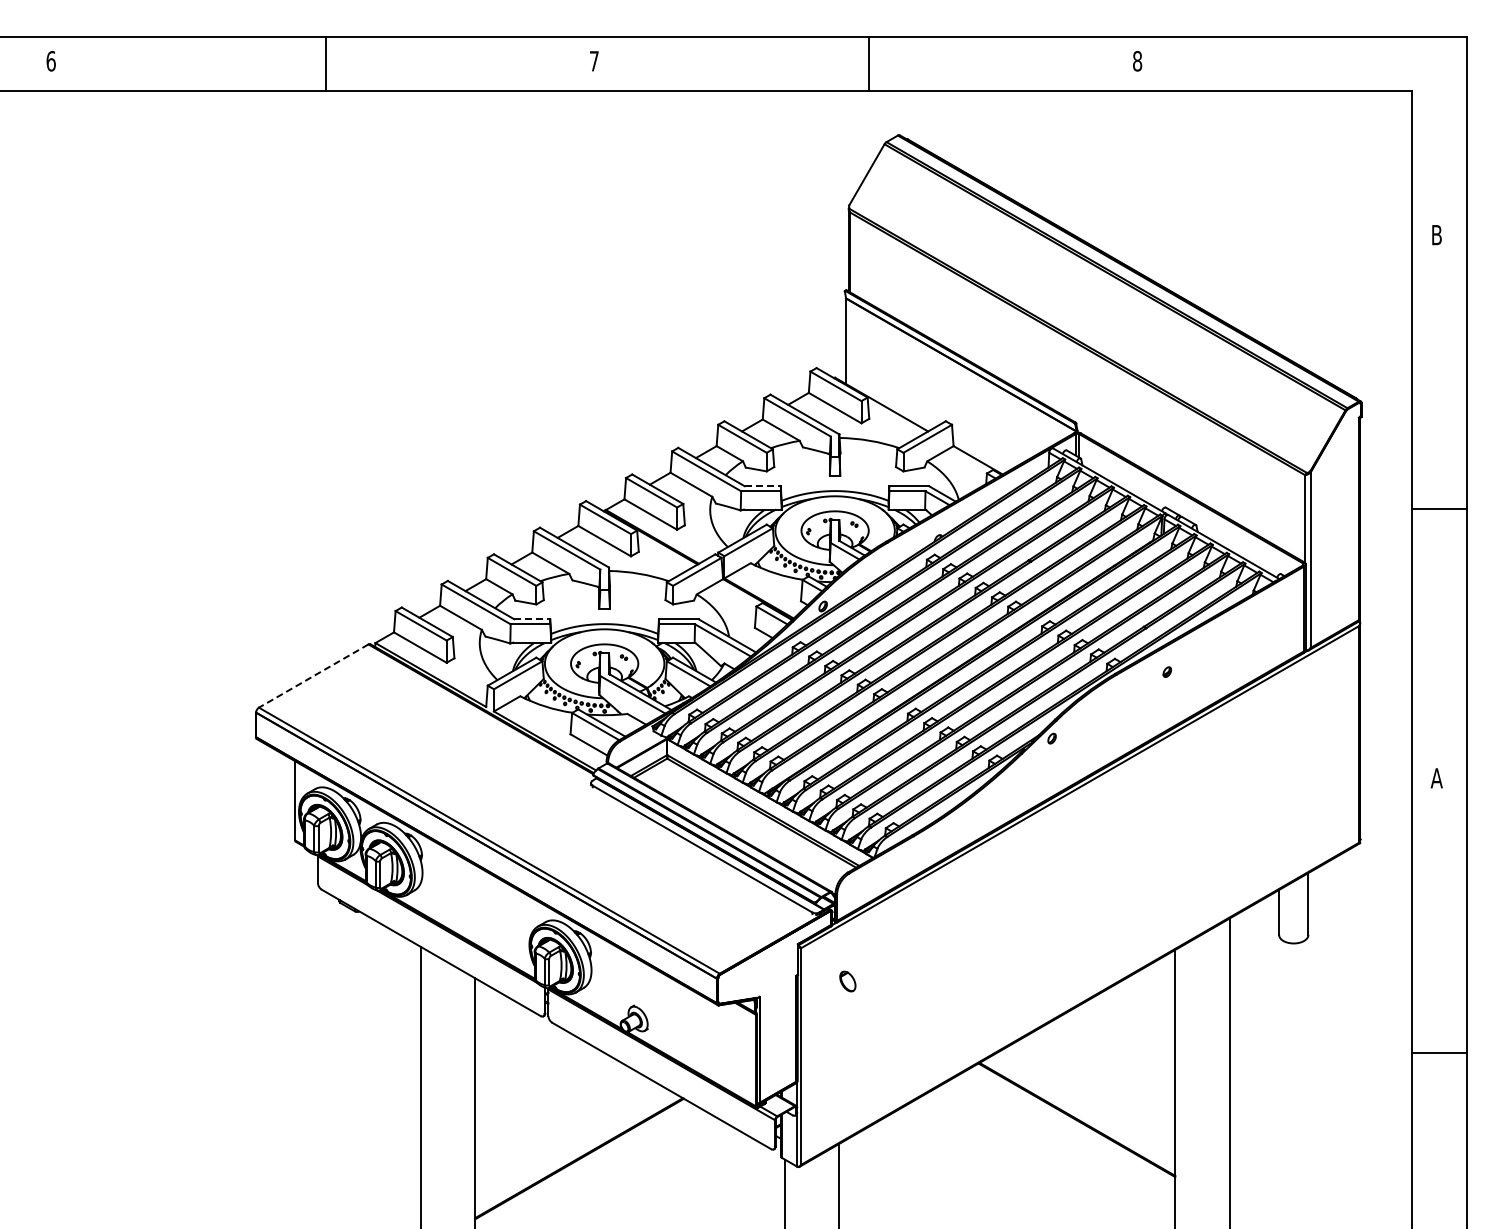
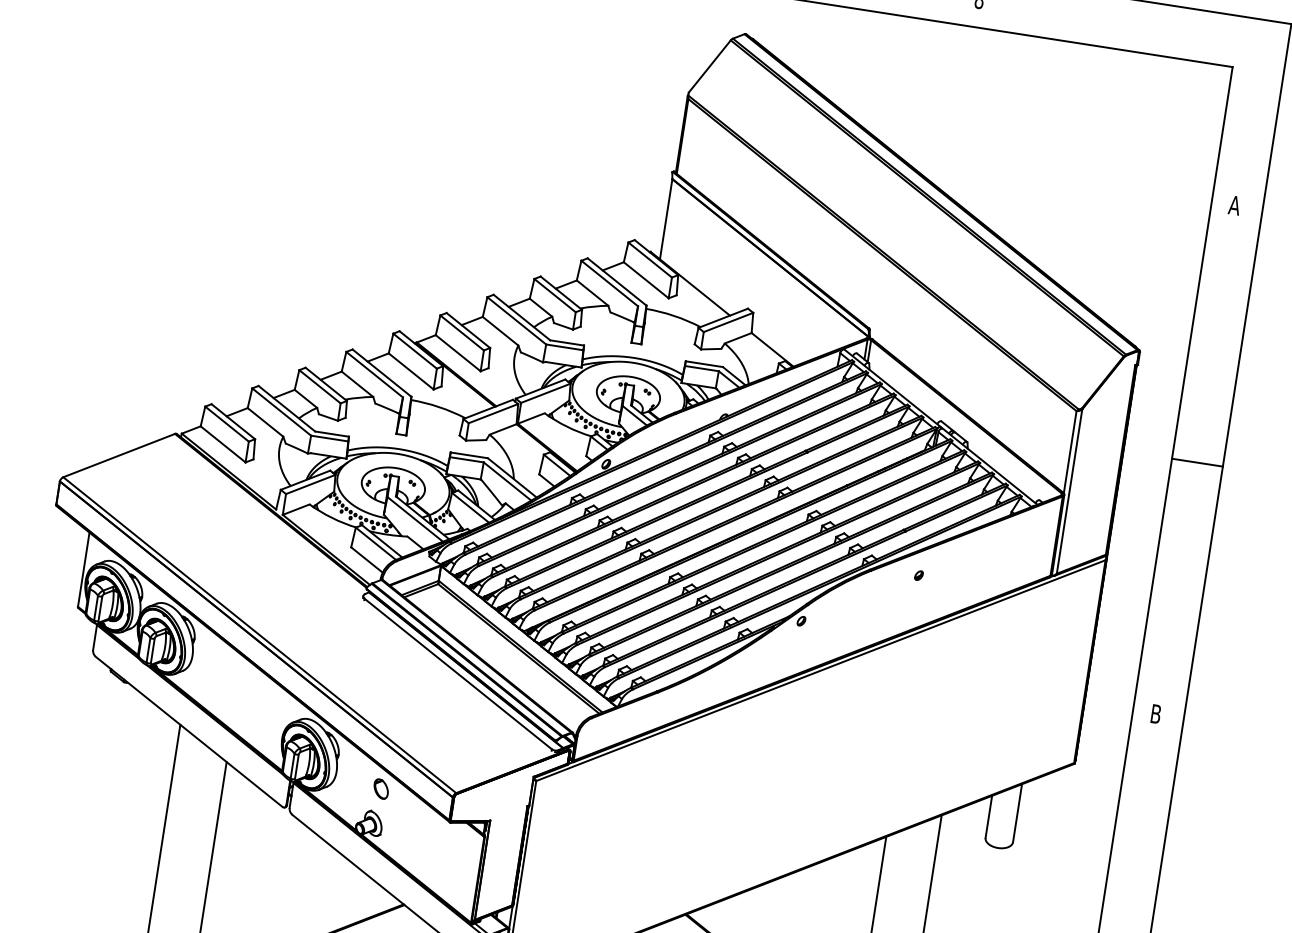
text: (1436, 235) -> (1234, 205), B -> A
line: (763, 486) -> (567, 343), dashed -> solid
line: (532, 619) -> (332, 434), dashed -> solid
line: (313, 676) -> (118, 455), dashed -> solid
text: (1436, 778) -> (1155, 714), A -> B
part: (847, 981) -> (380, 788), moved

